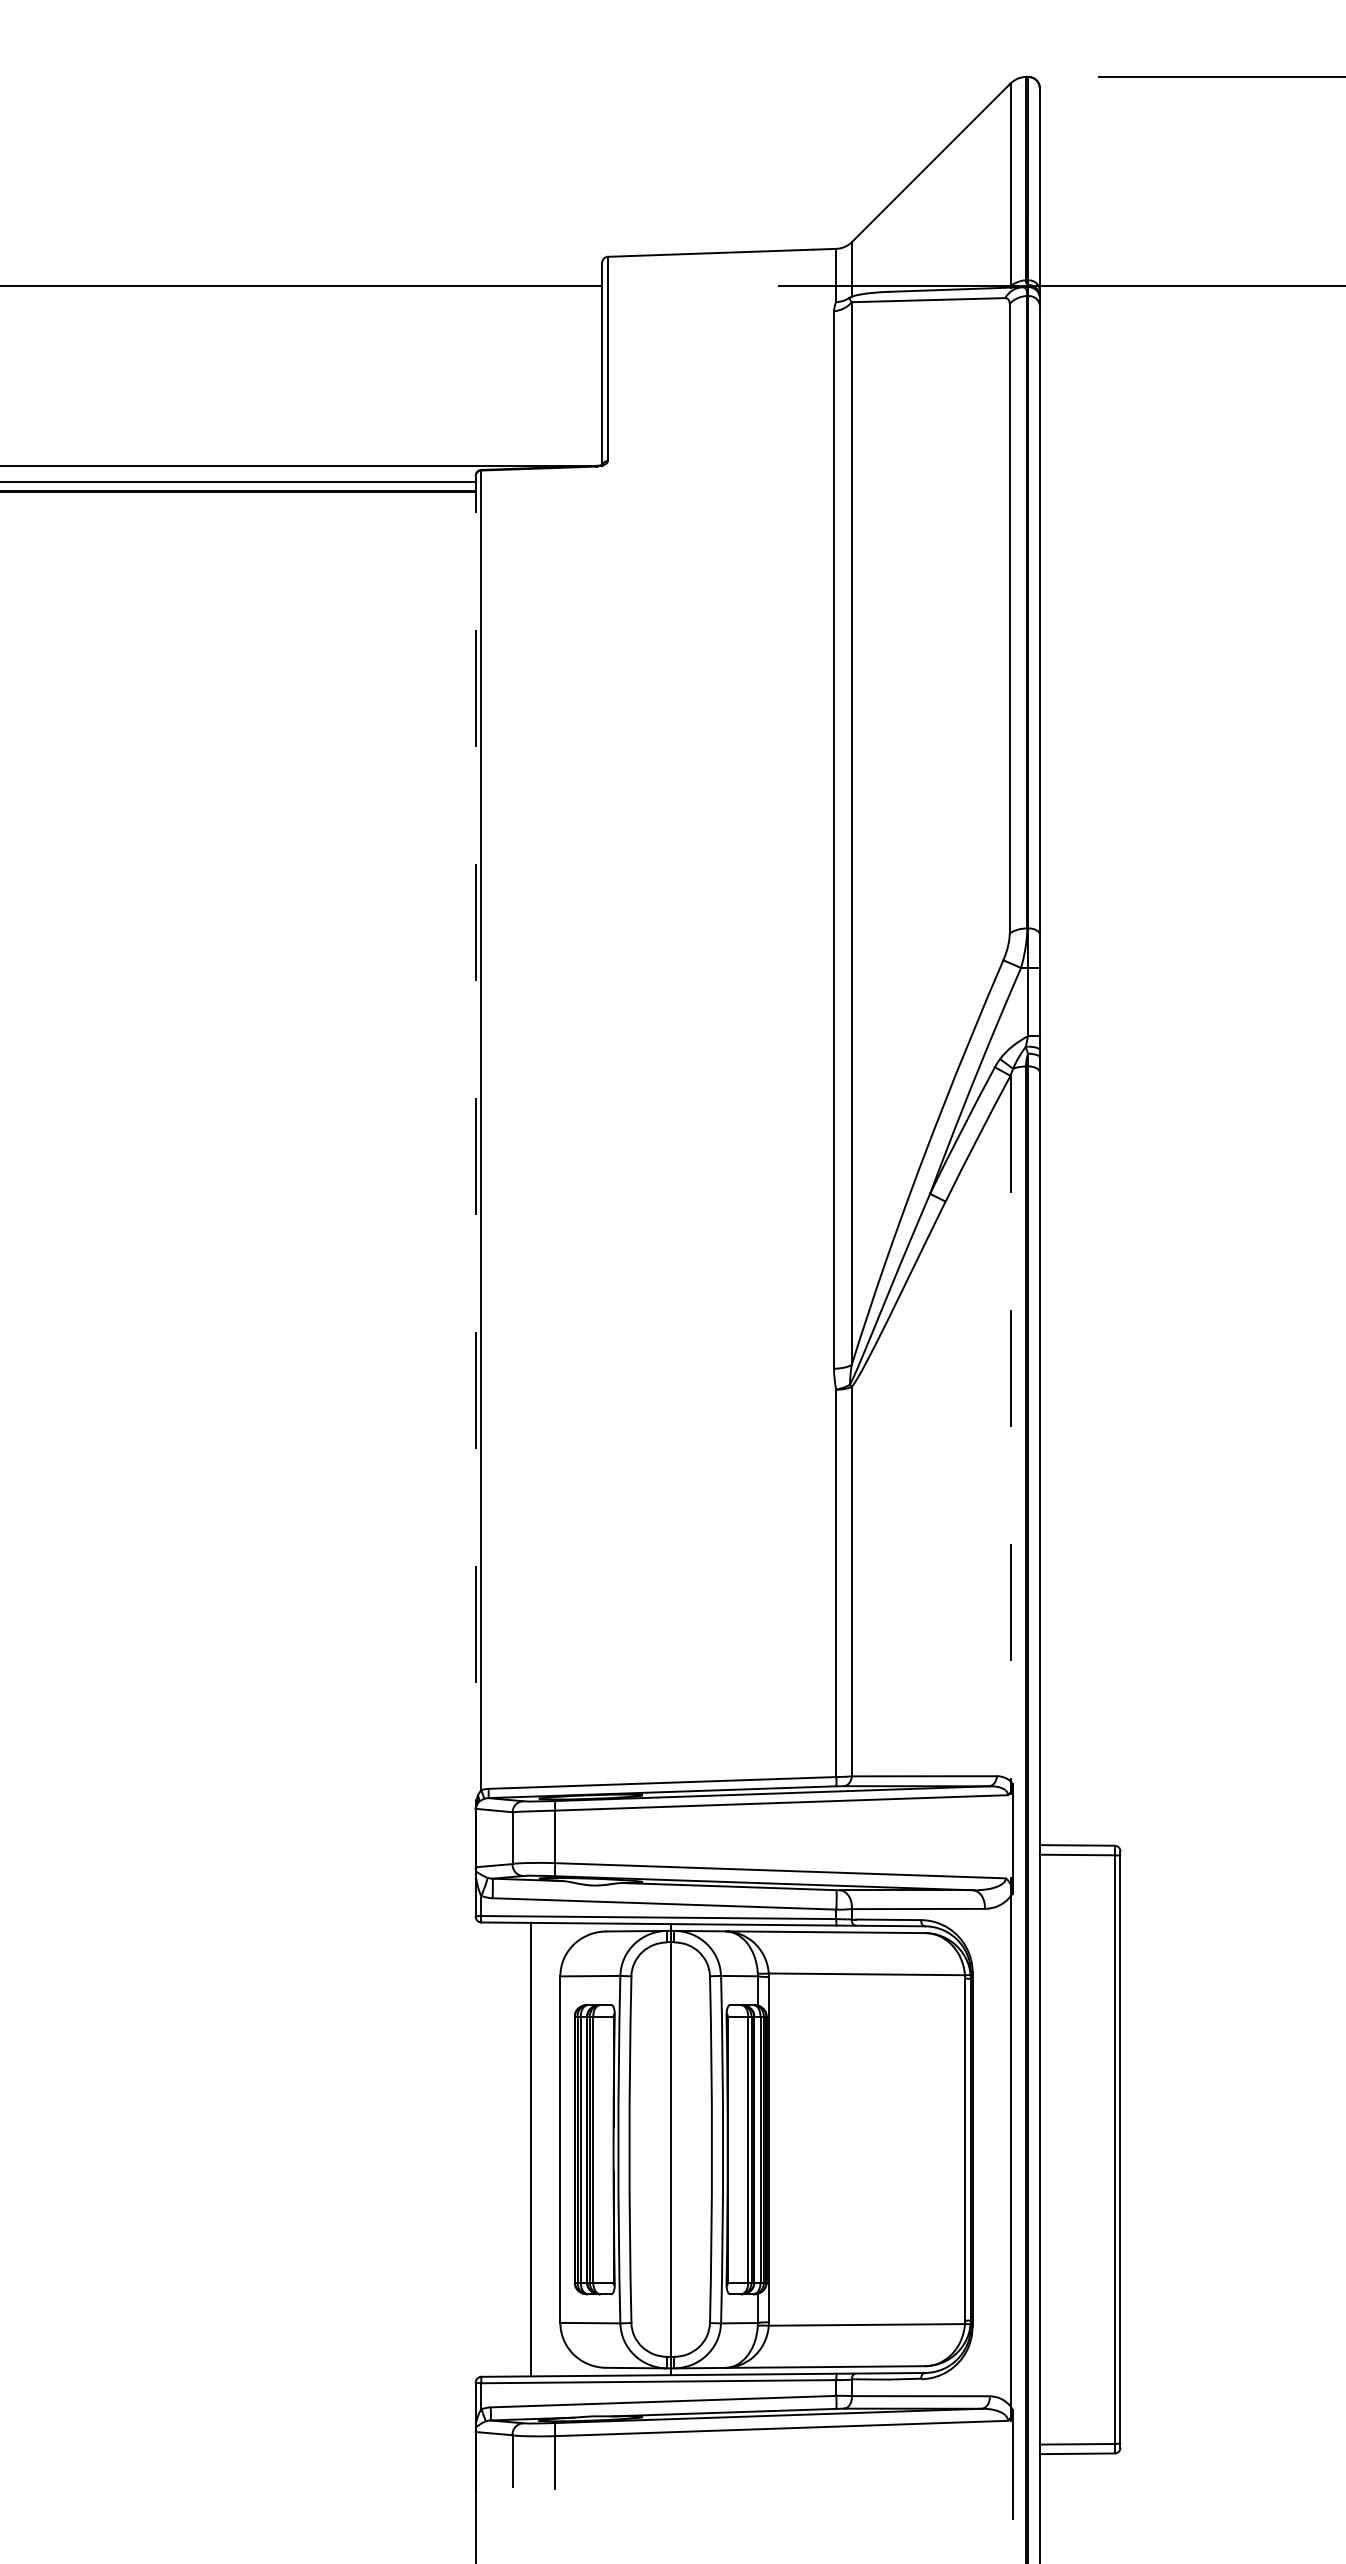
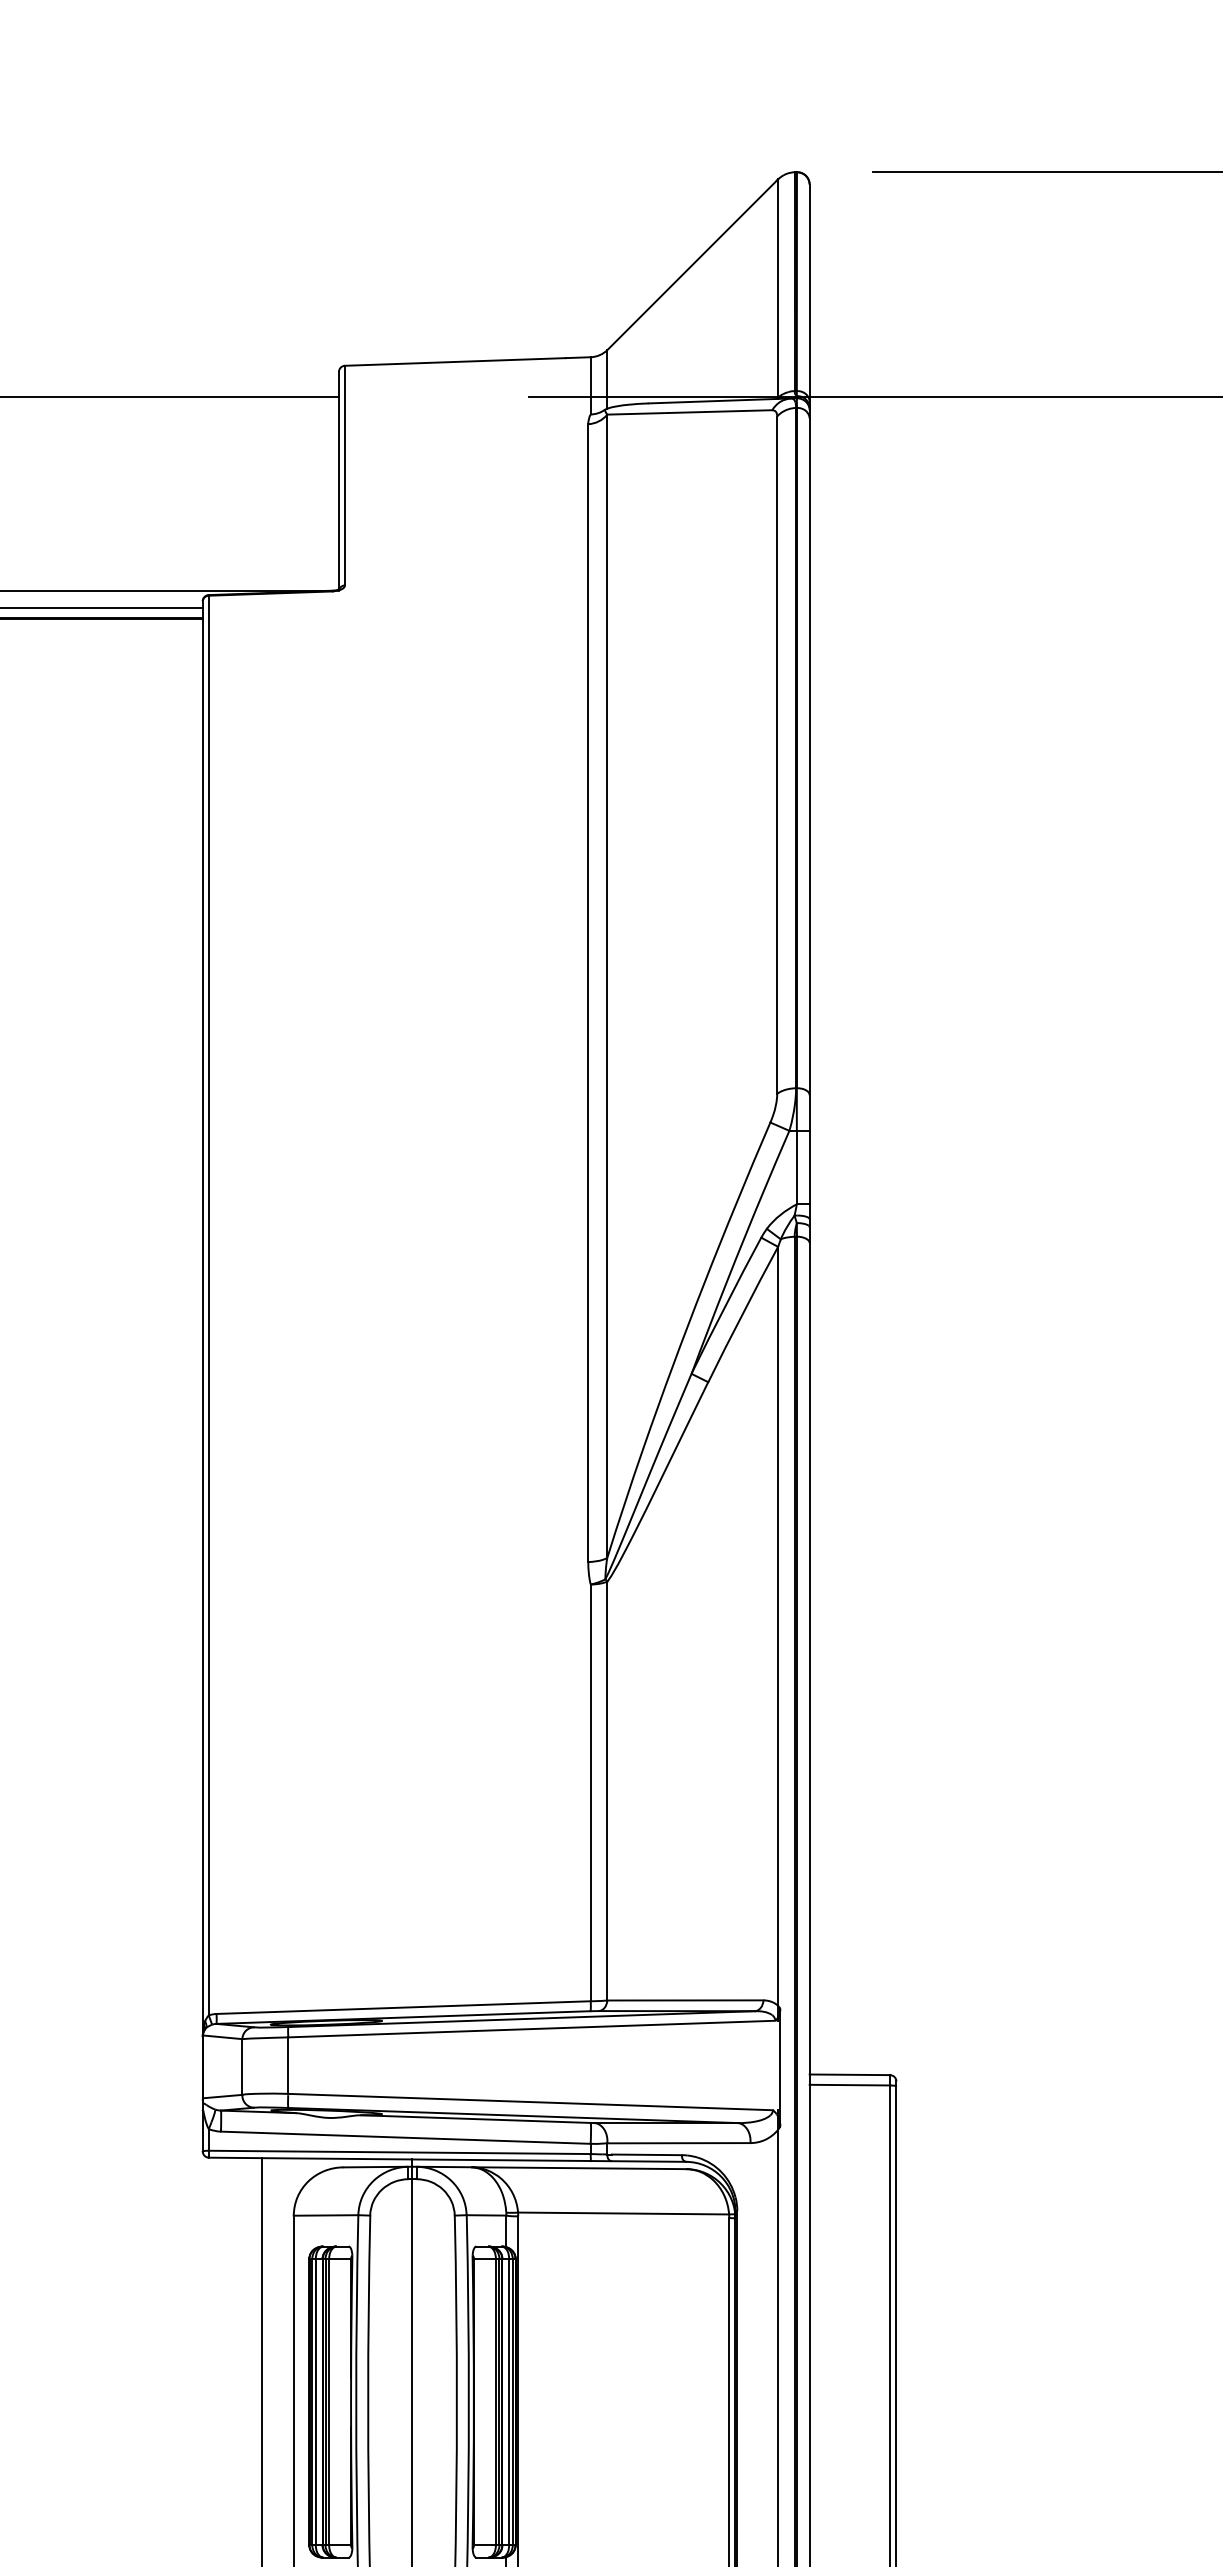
line: (475, 1196) -> (202, 1376), dashed -> solid
line: (1010, 1435) -> (778, 1633), dashed -> solid

